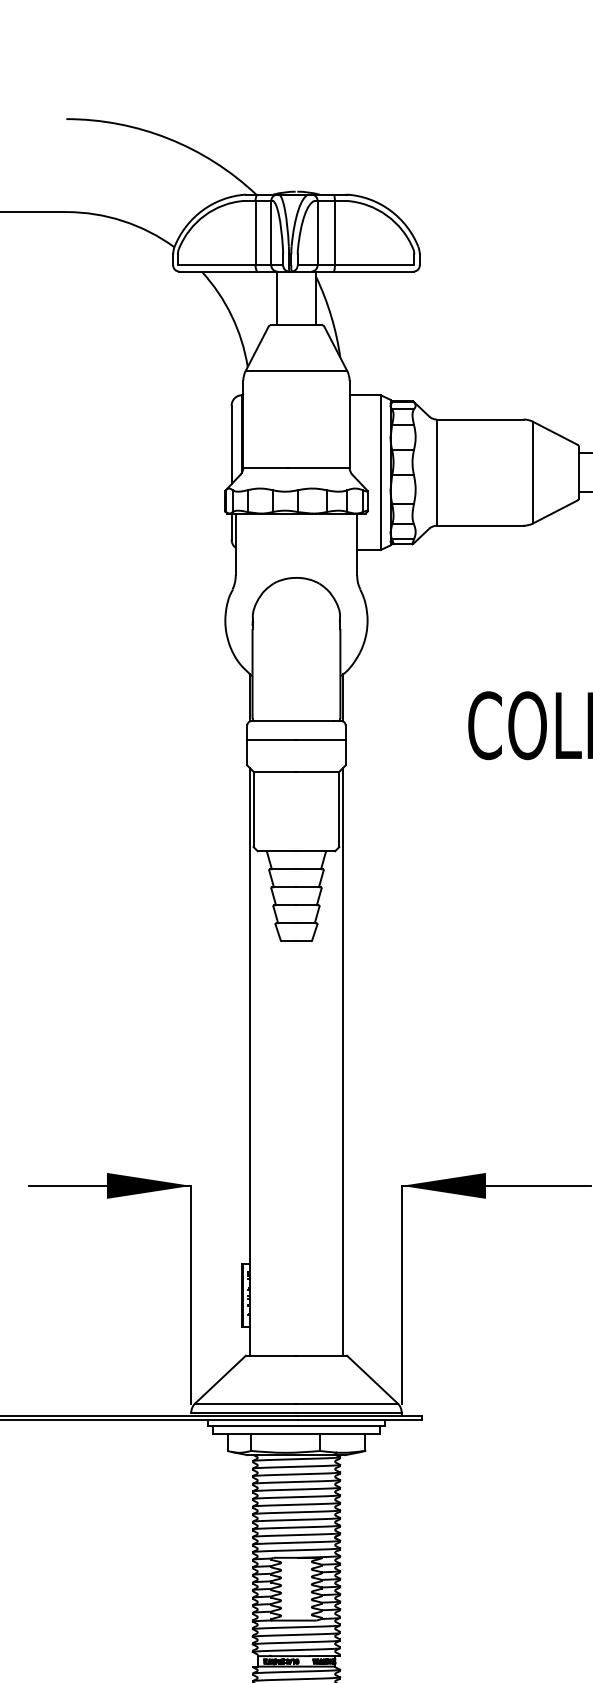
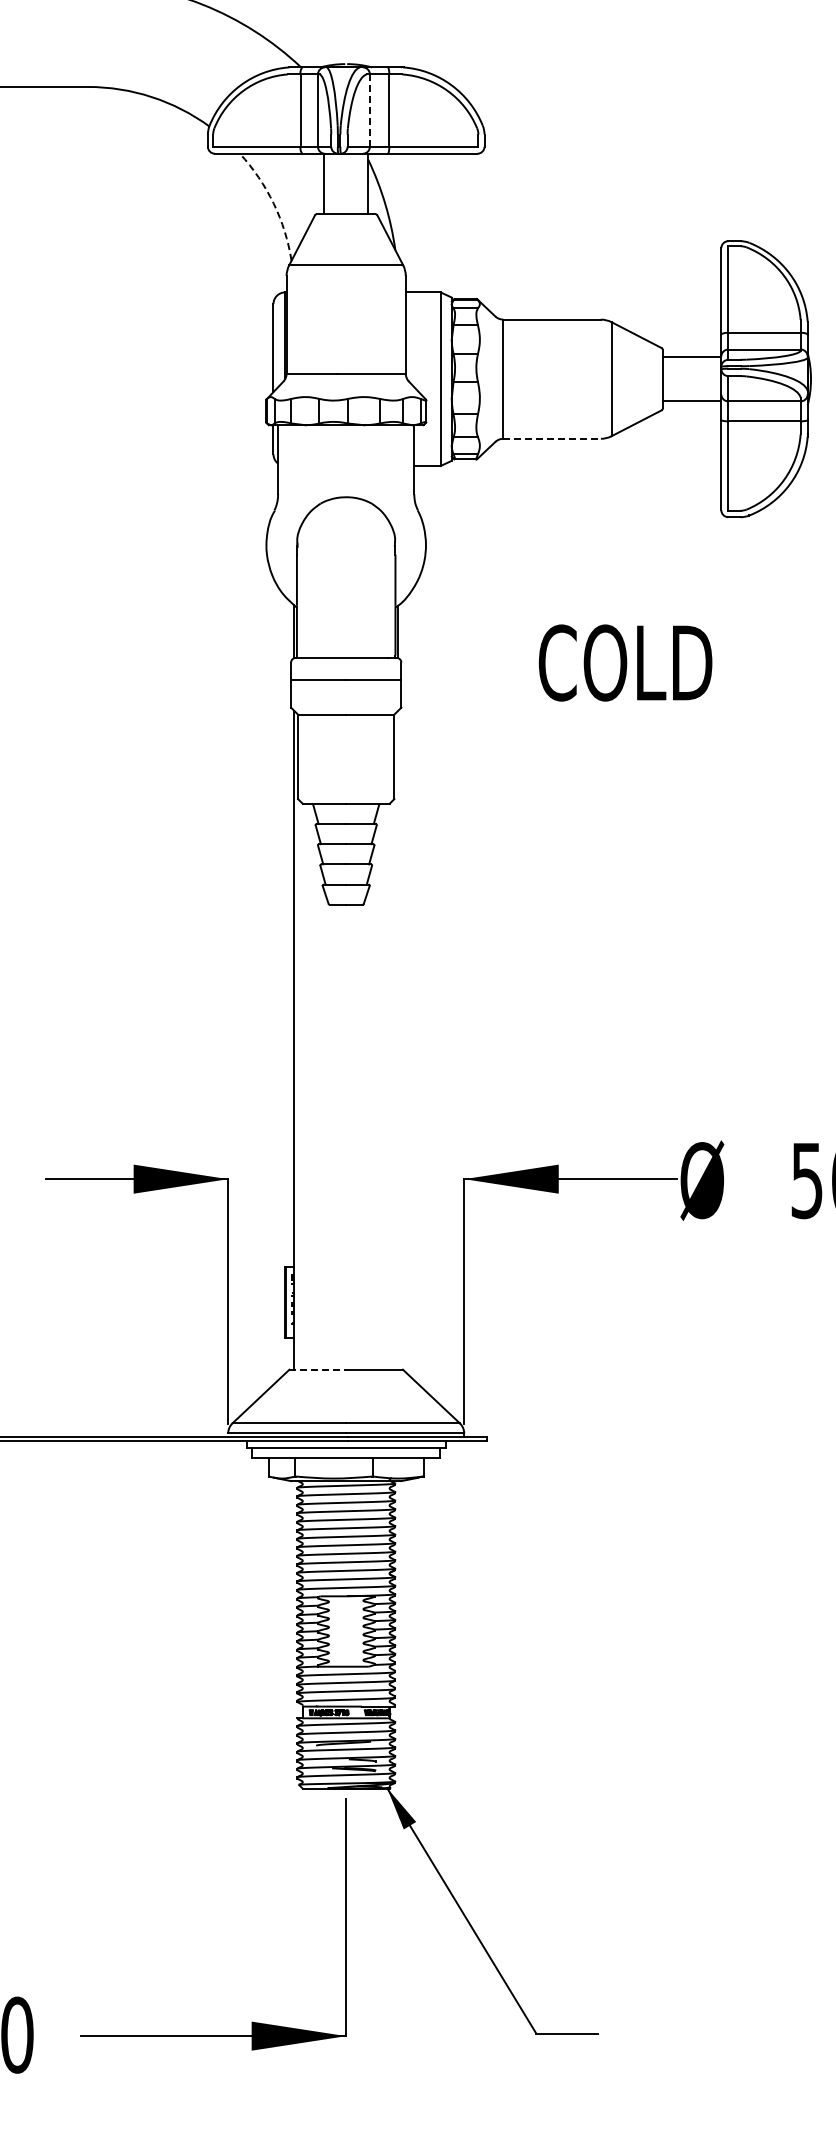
line: (317, 233) -> (369, 110), solid -> dashed
arc: (231, 315) -> (273, 203), solid -> dashed
line: (480, 525) -> (552, 438), solid -> dashed
line: (343, 1061) -> (398, 1039), removed
line: (271, 1355) -> (318, 1369), solid -> dashed

